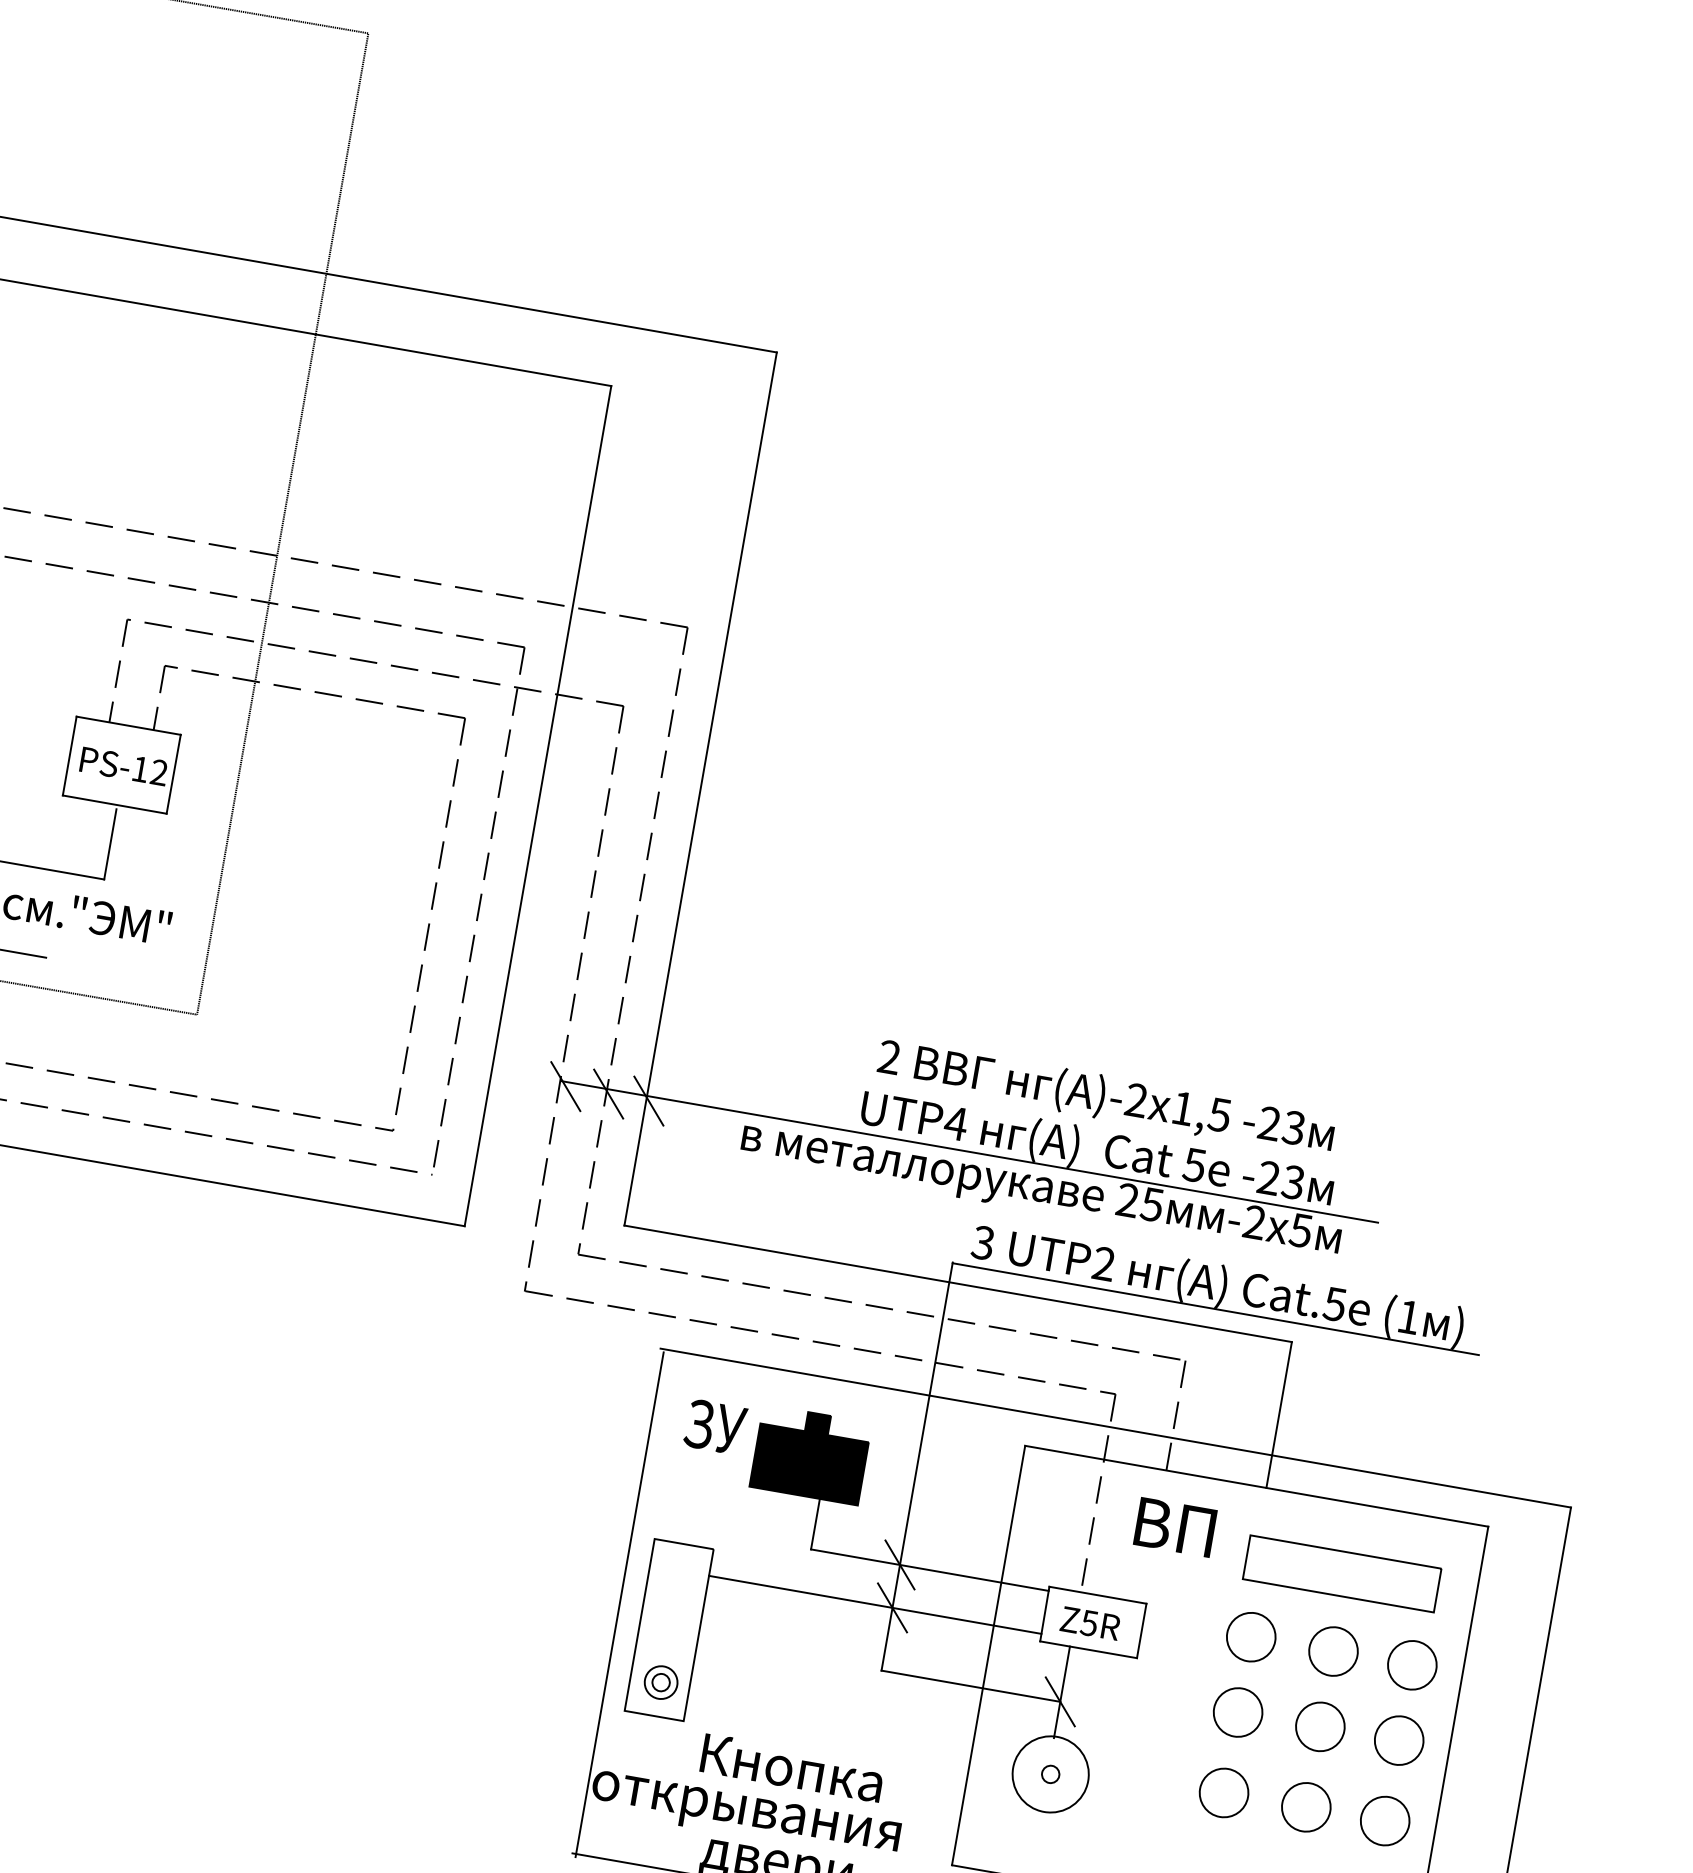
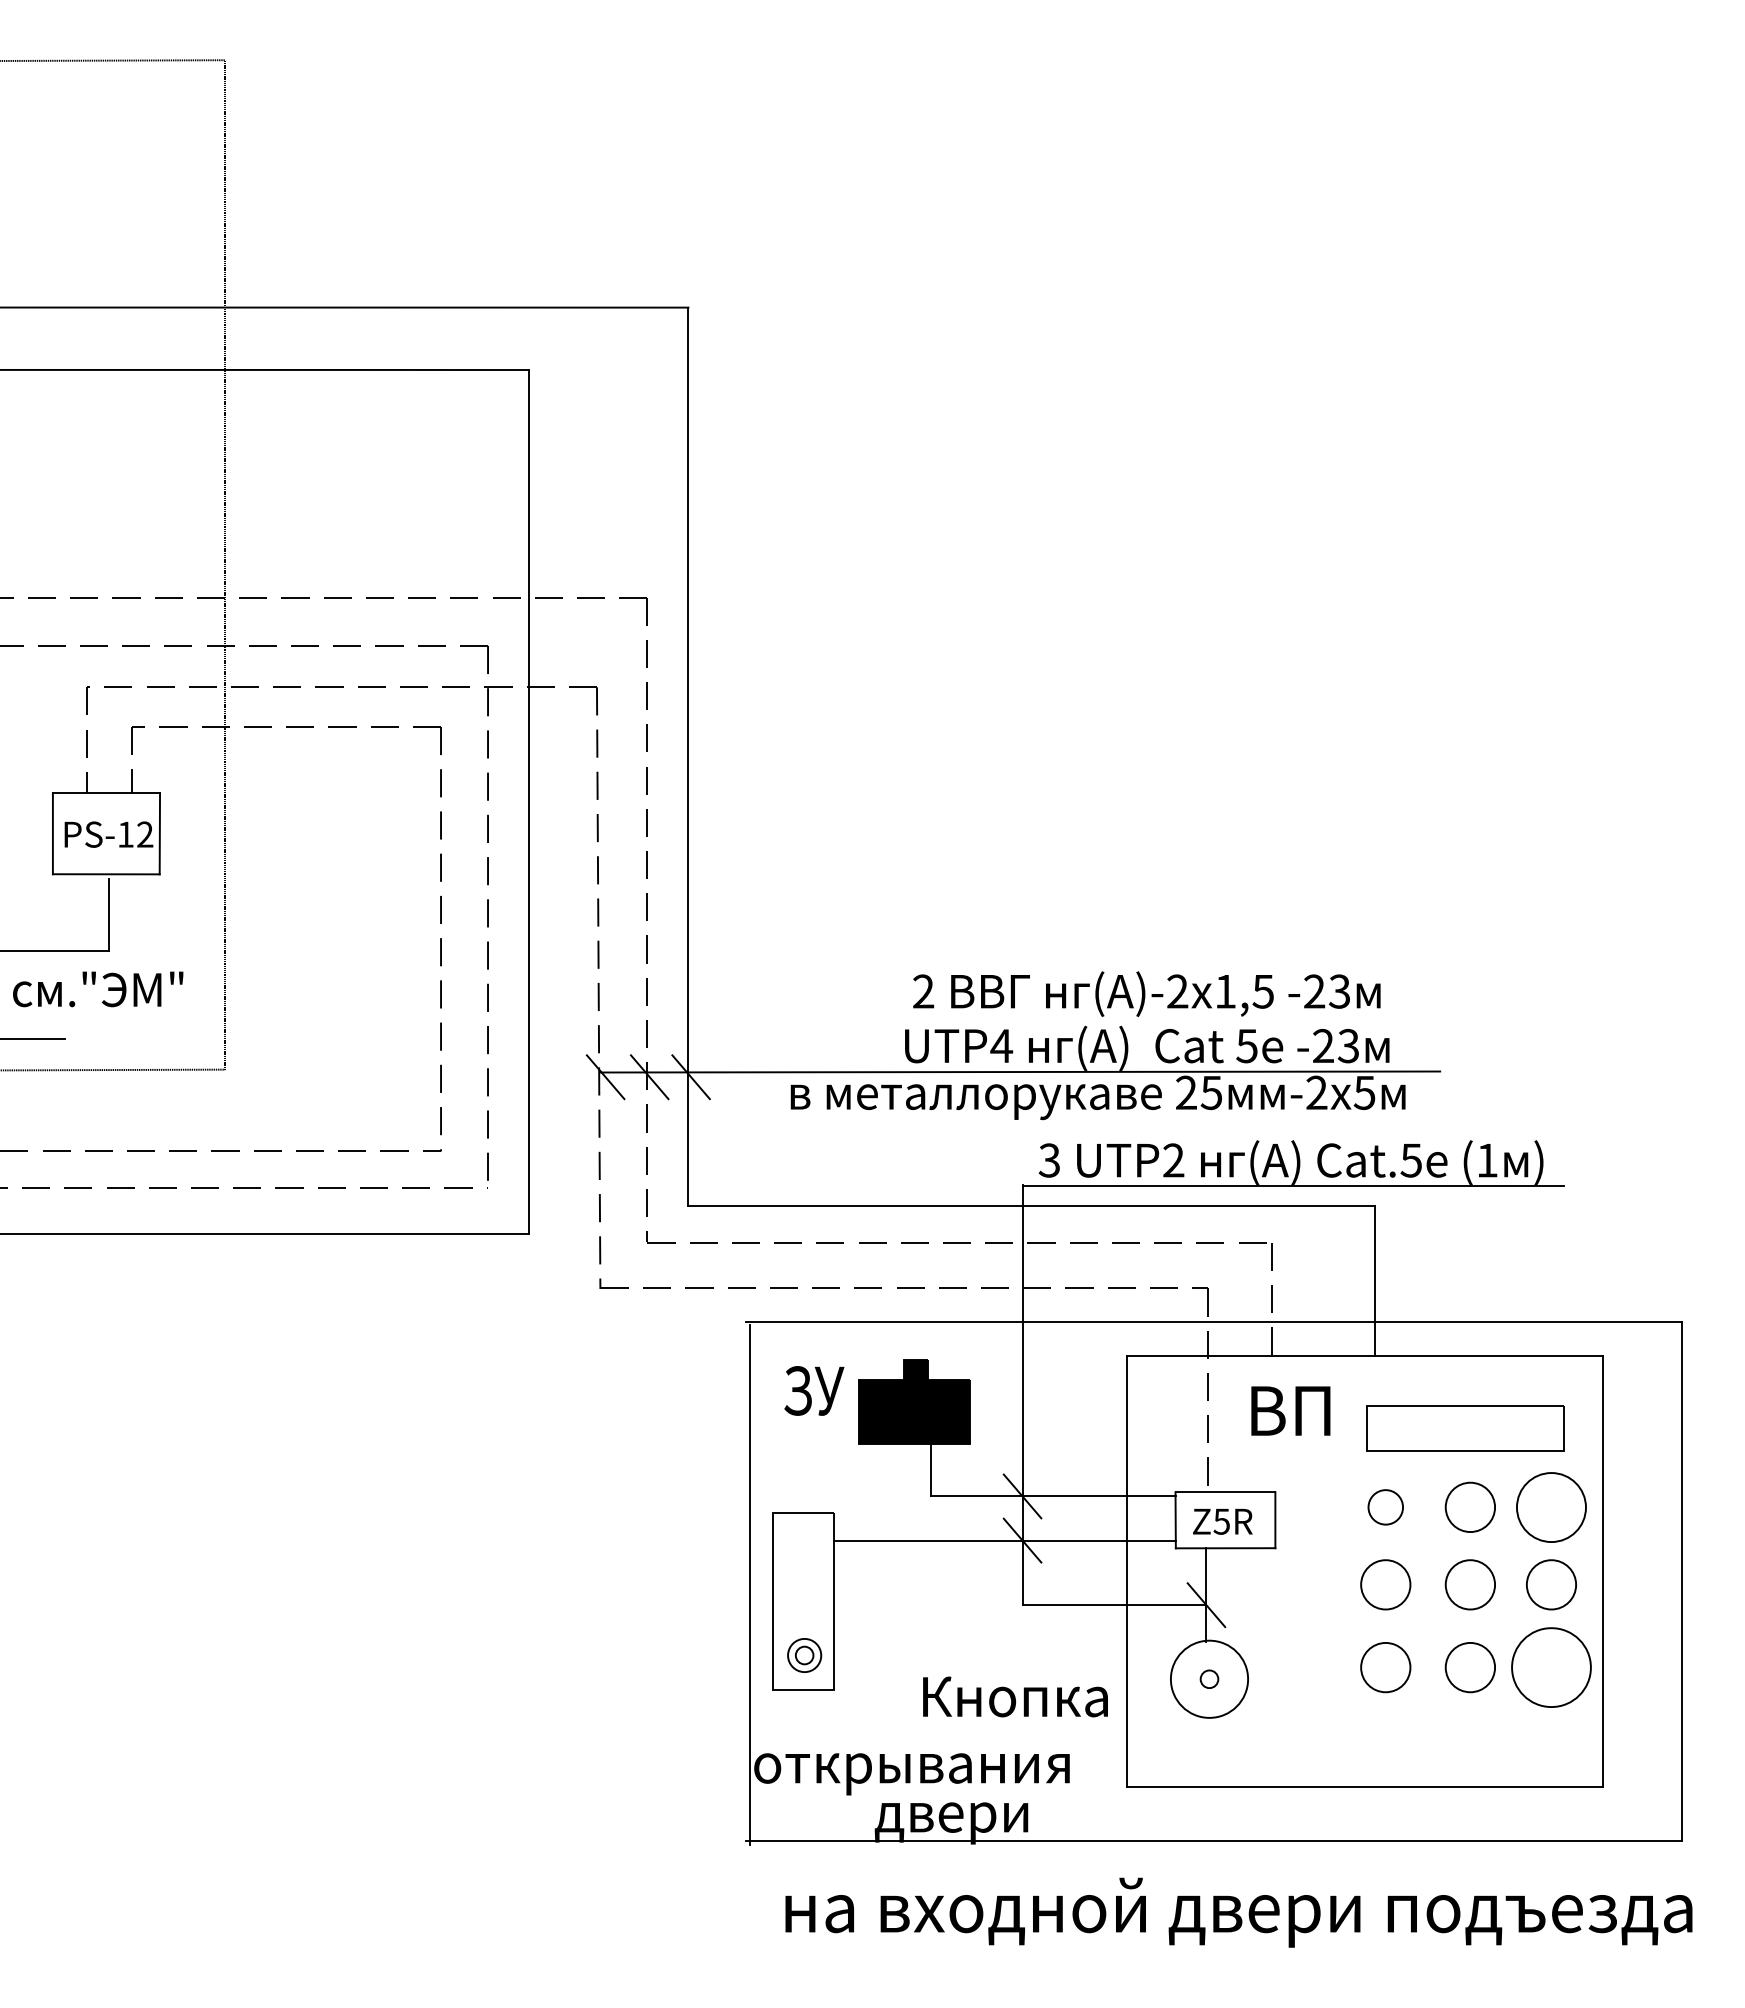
circle: (1250, 1637) -> (1385, 1507), size x0.7
circle: (1412, 1664) -> (1551, 1506), size x1.4
text: (792, 1767) -> (1015, 1696), moved
circle: (1385, 1820) -> (1551, 1667), size x1.6

